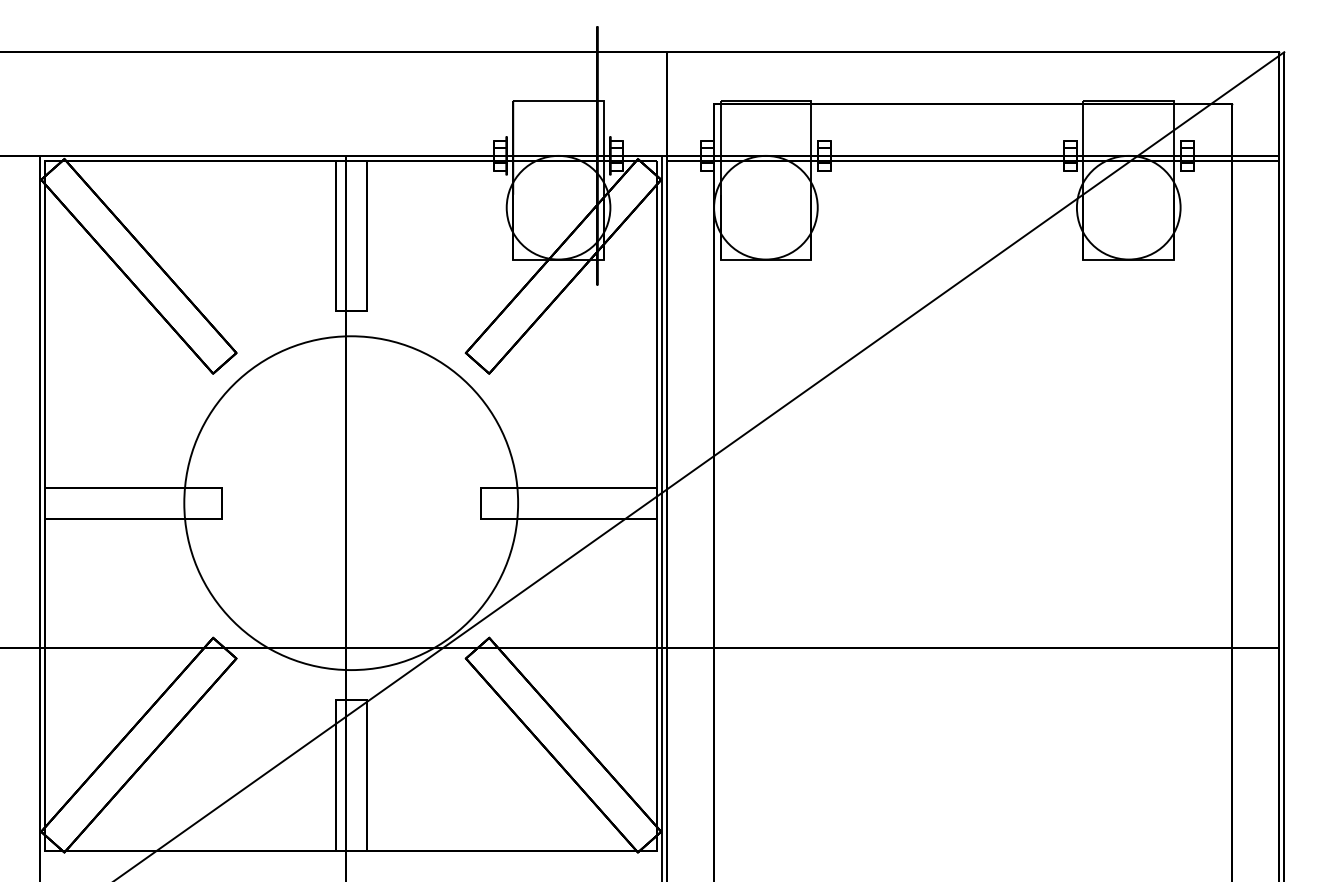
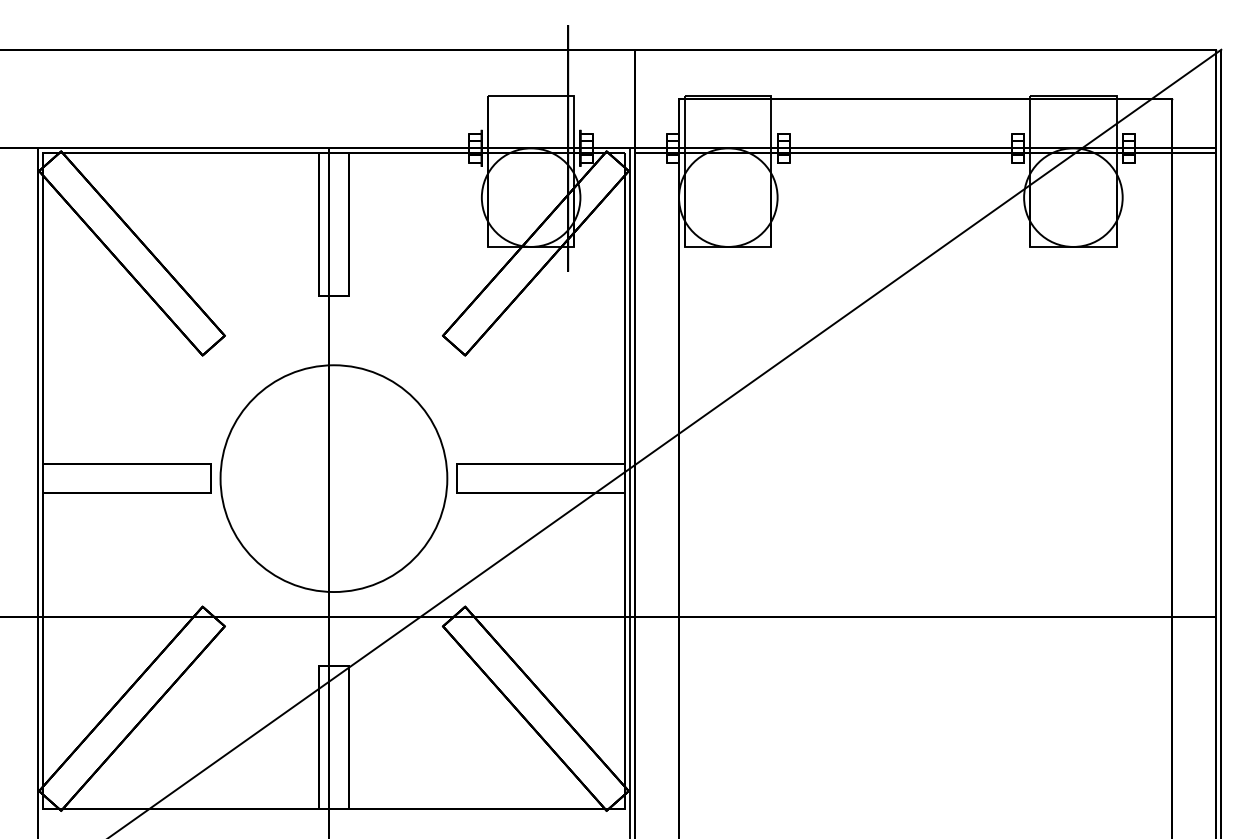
circle: (351, 502) -> (334, 477), size x0.71

